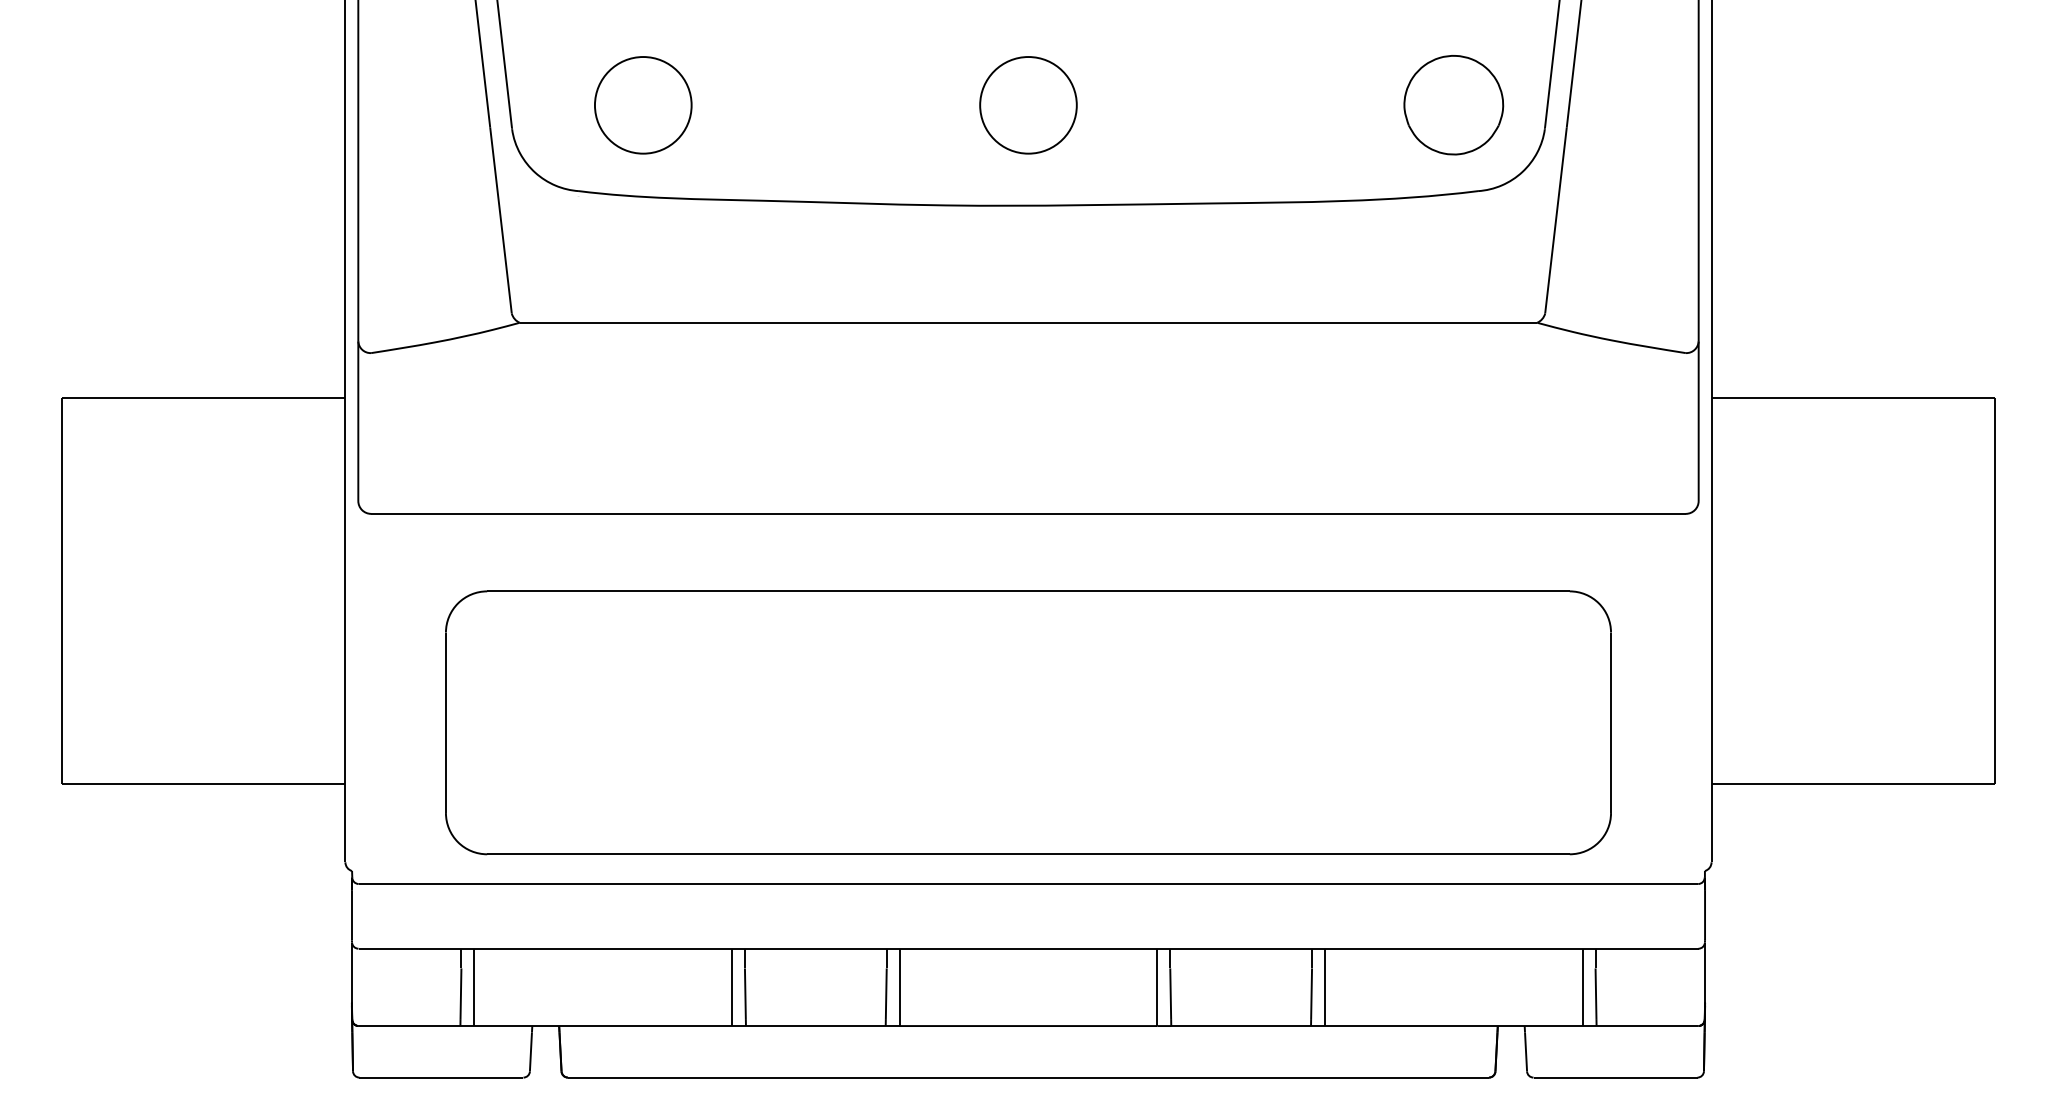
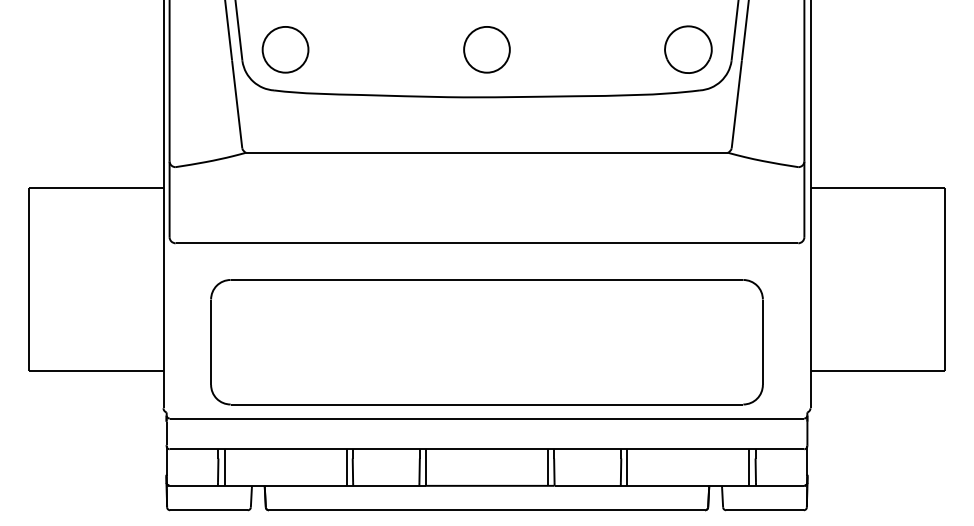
part: (643, 104) -> (285, 49), moved

